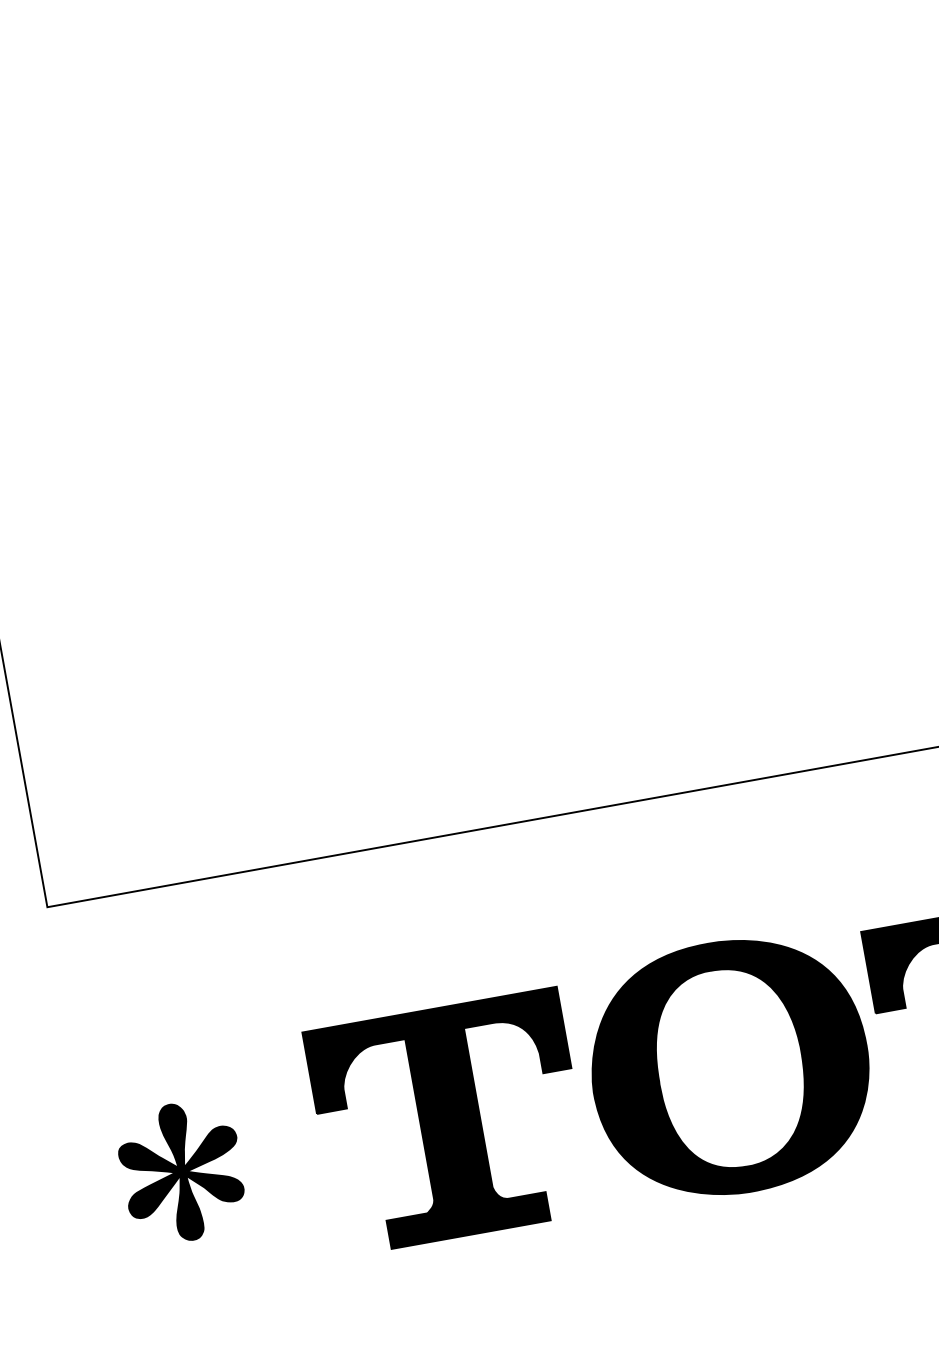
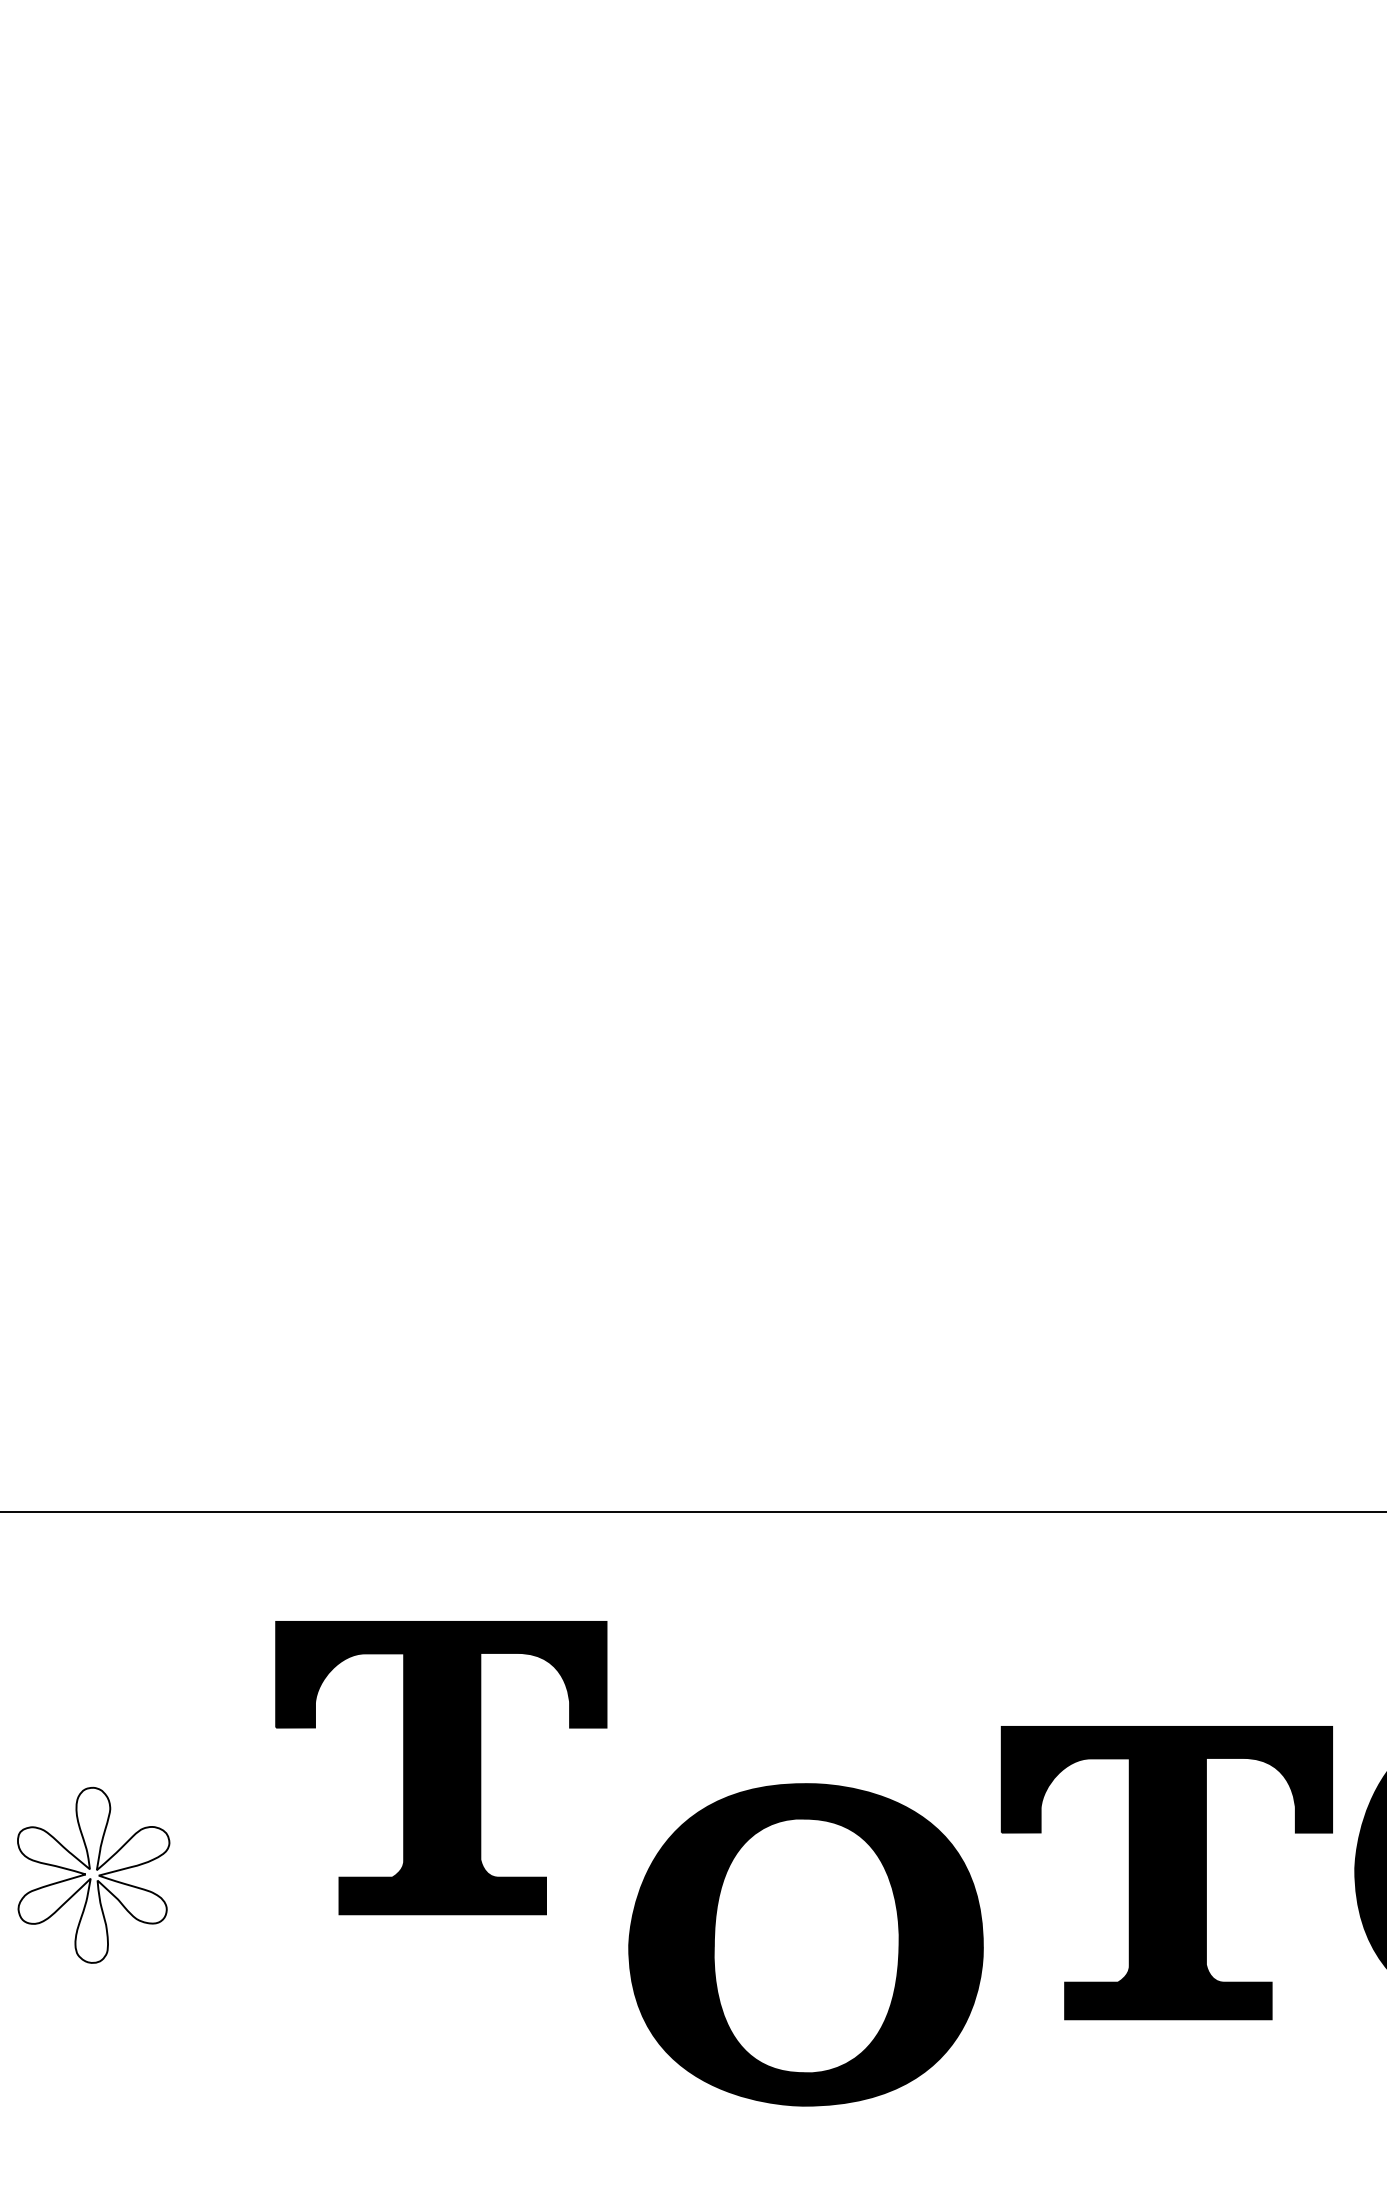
part: (729, 1067) -> (805, 1944), moved
part: (450, 1122) -> (441, 1768), moved
fill: (182, 1171) -> (93, 1874), removed

